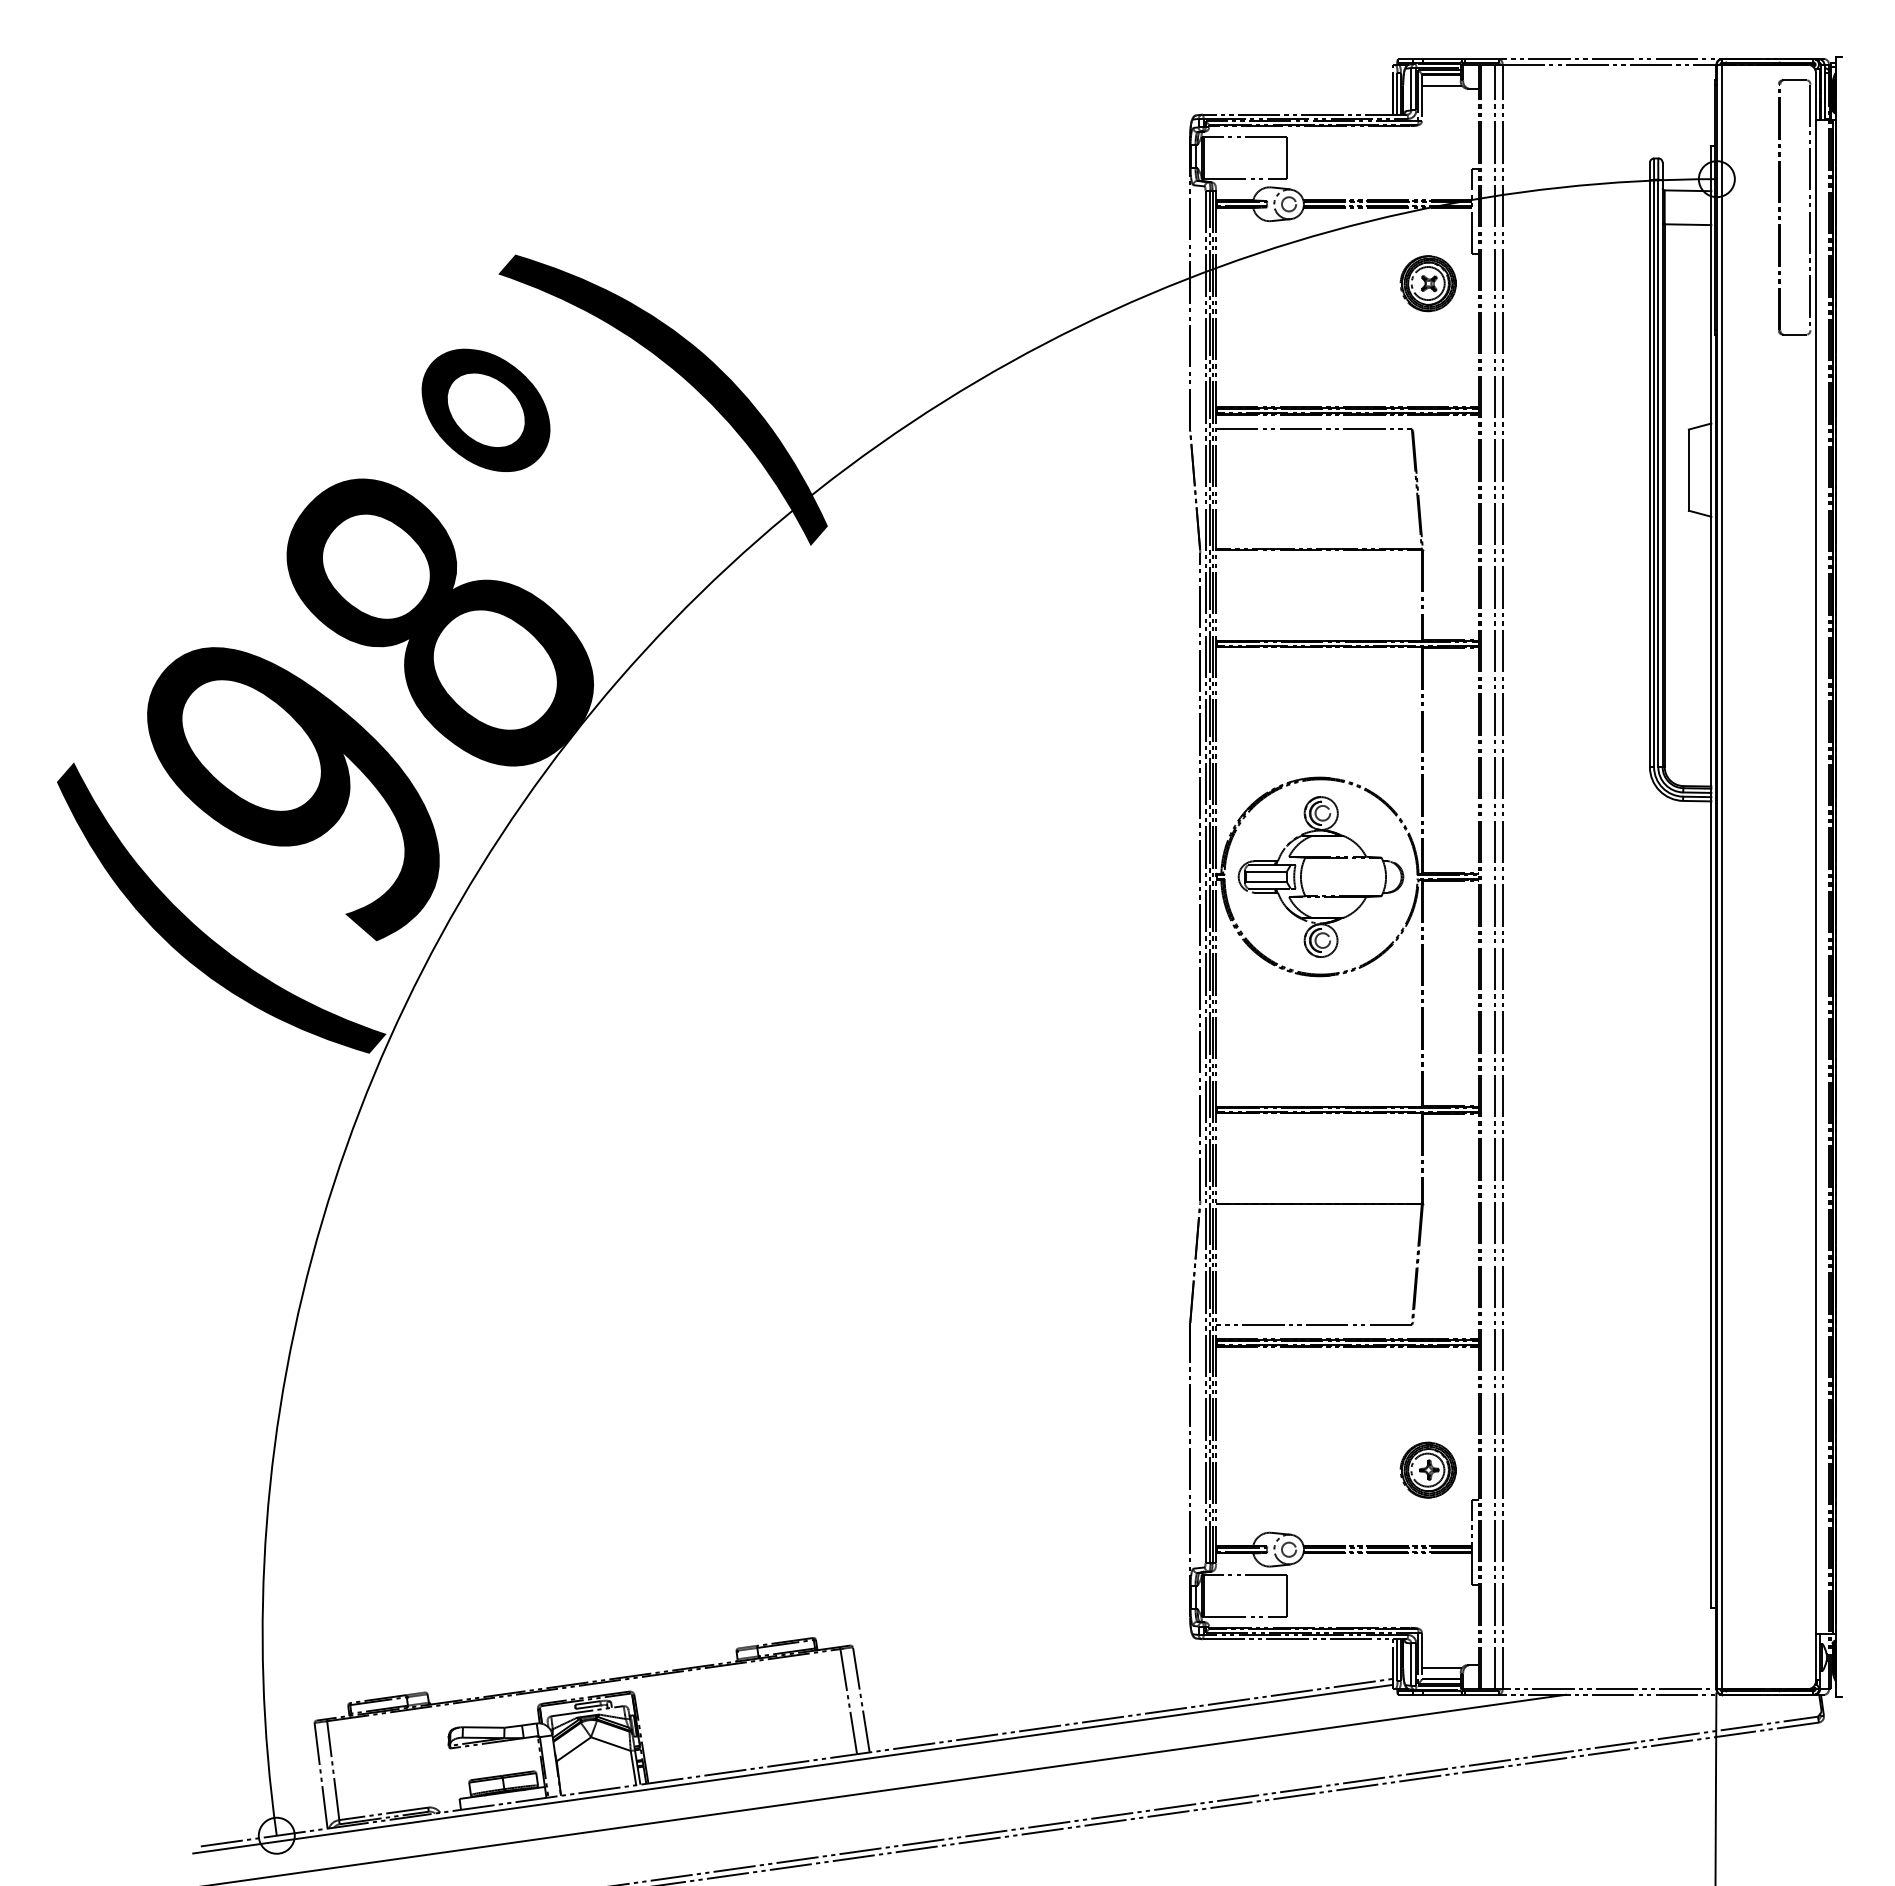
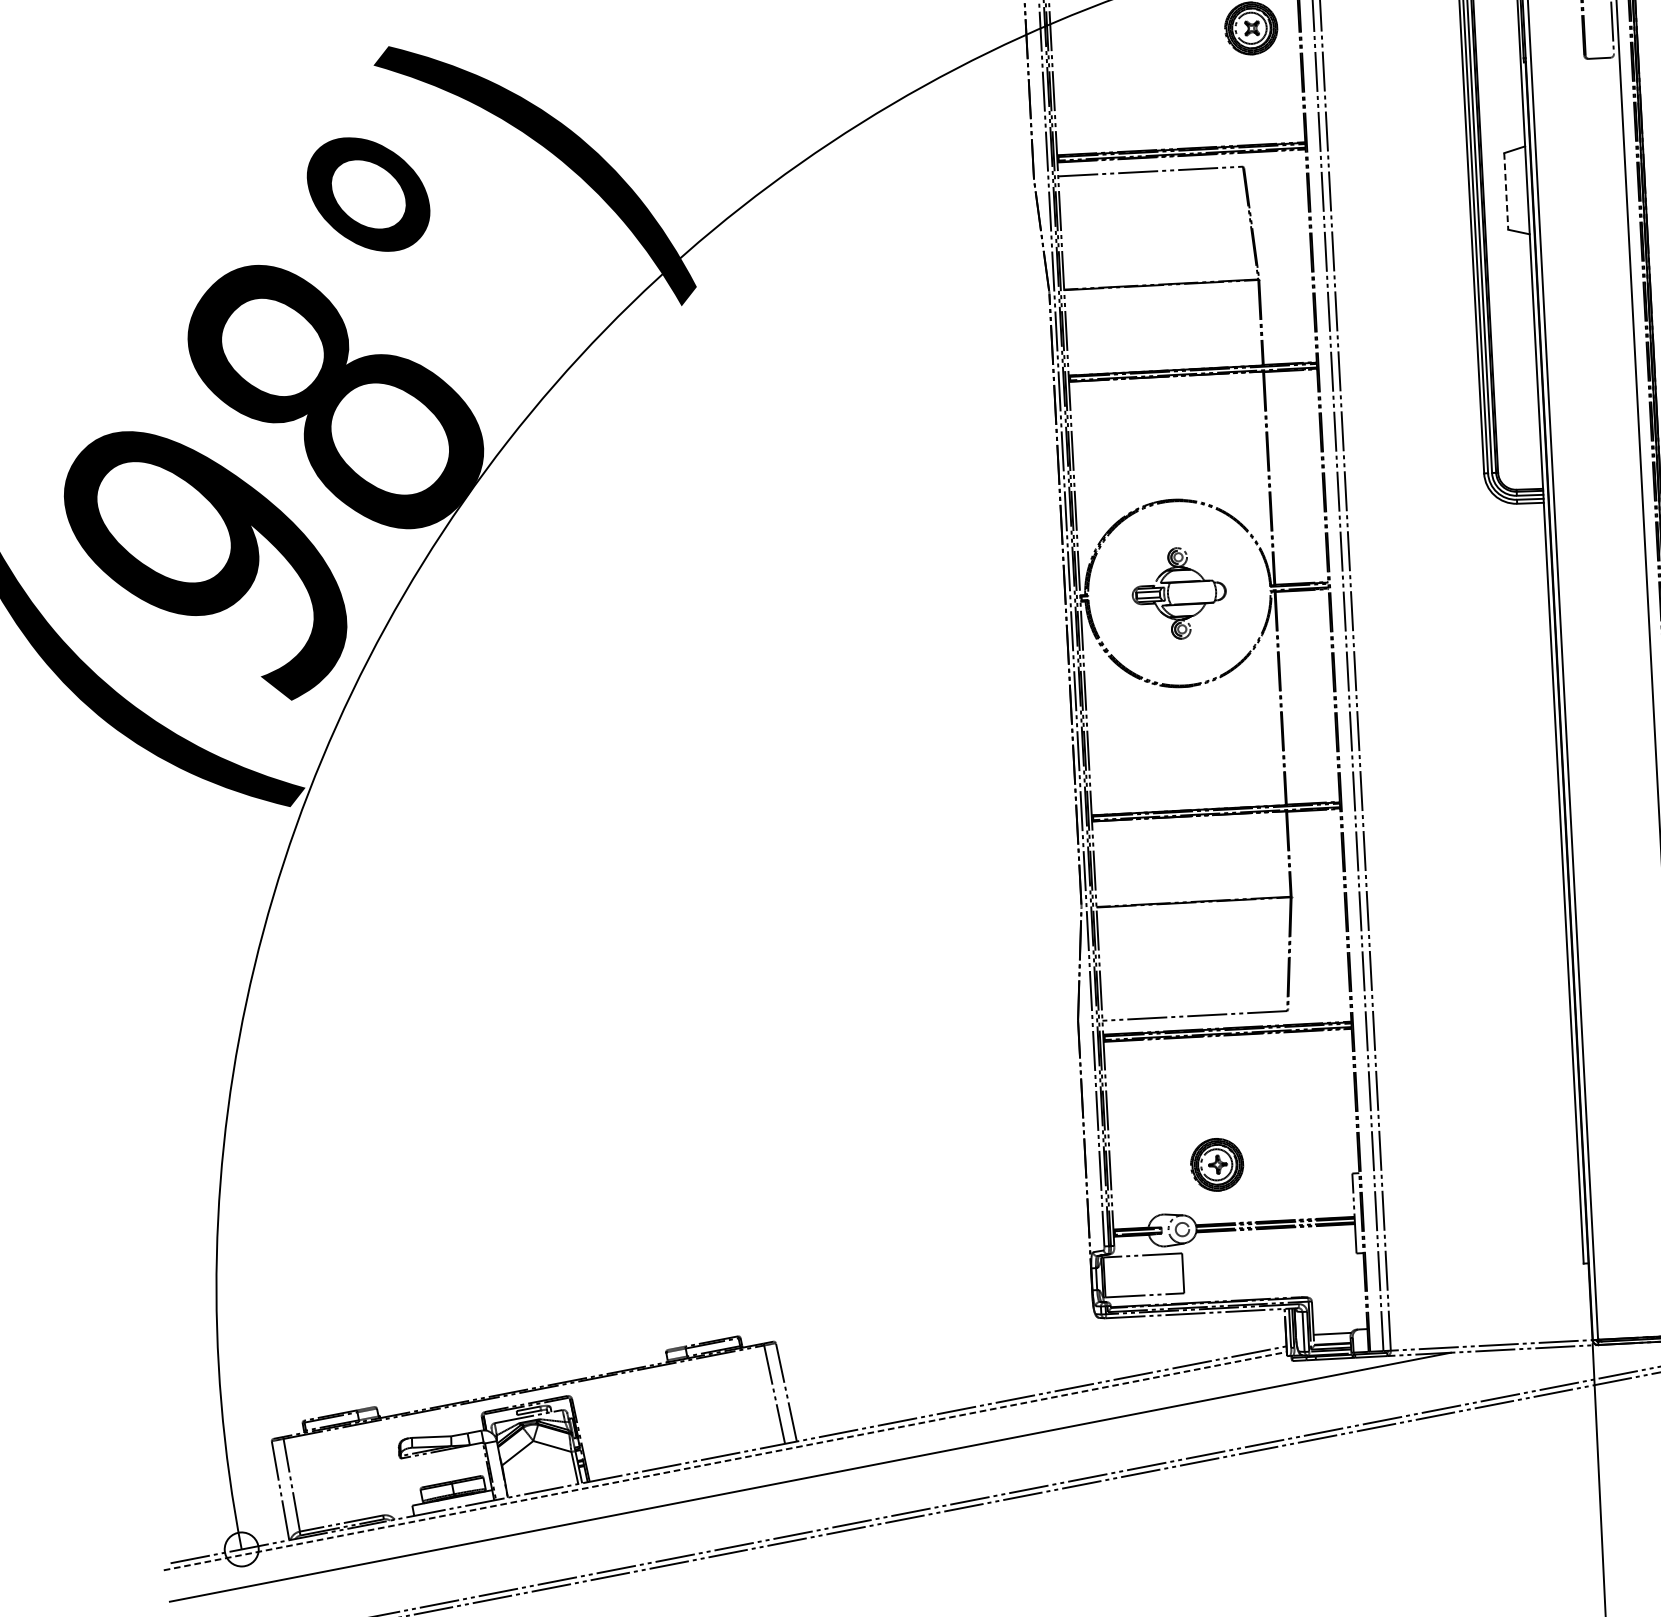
line: (1688, 470) -> (1505, 191), solid -> dashed
part: (1320, 876) -> (1178, 592), size x0.6
part: (1427, 1469) -> (1216, 1164), moved
line: (792, 1769) -> (724, 1461), solid -> dashed

